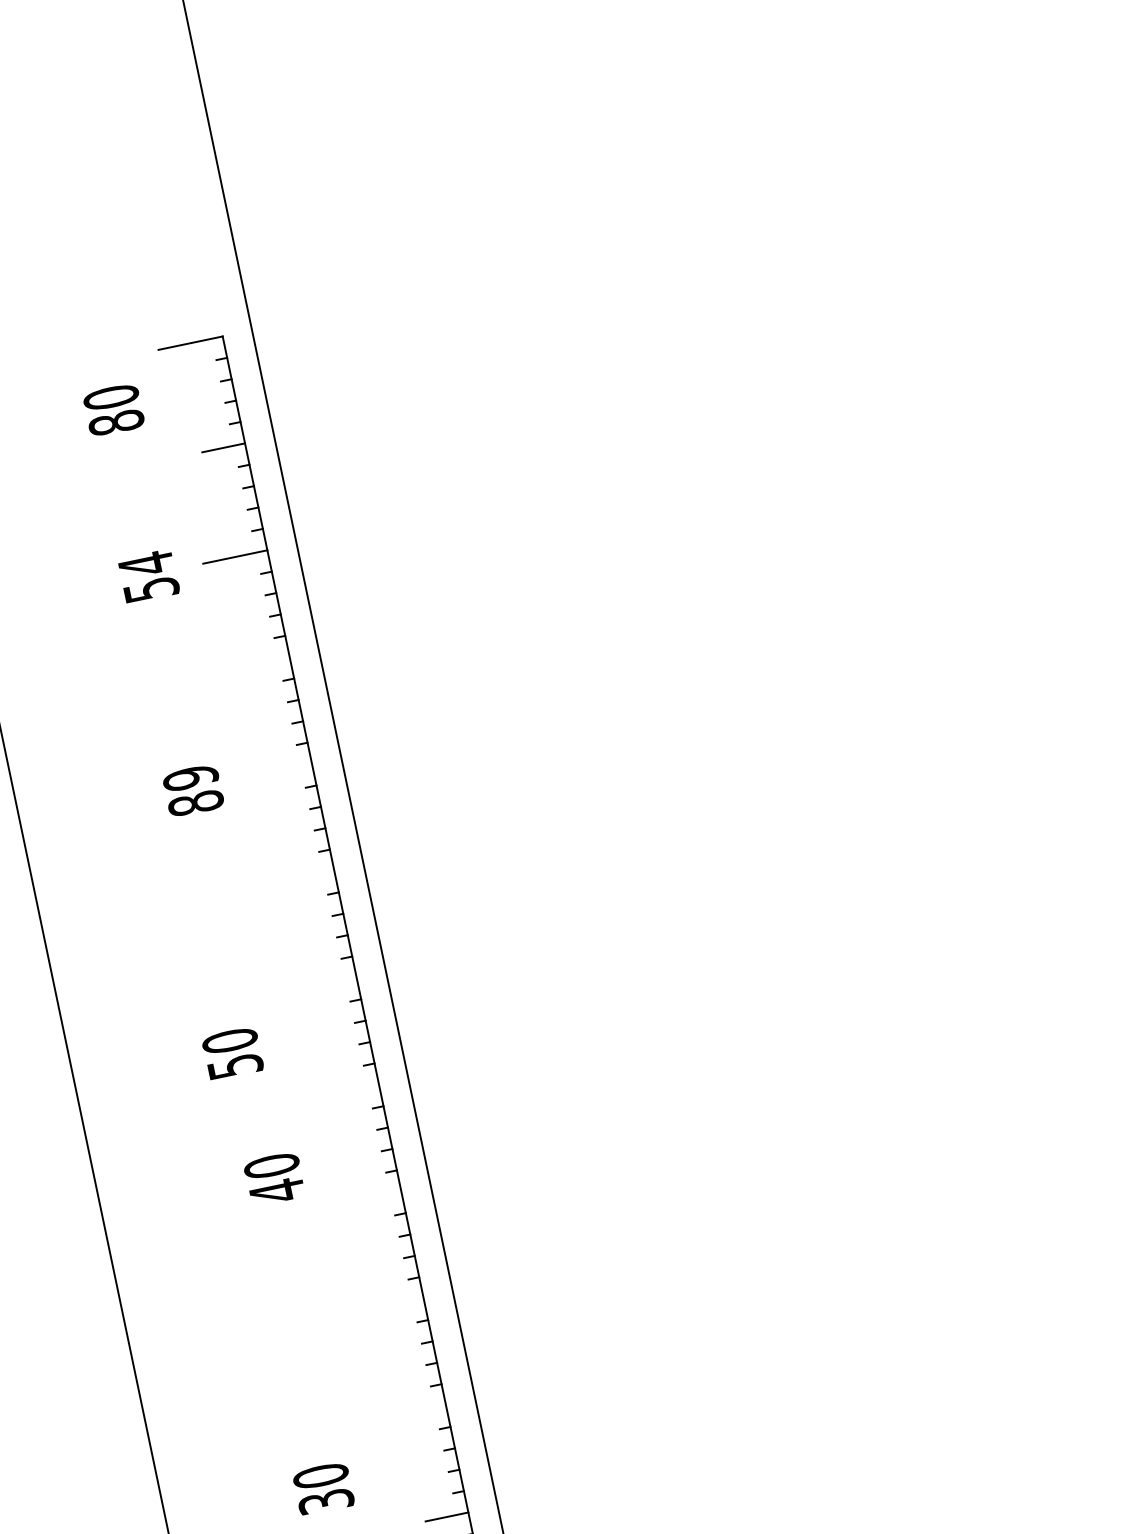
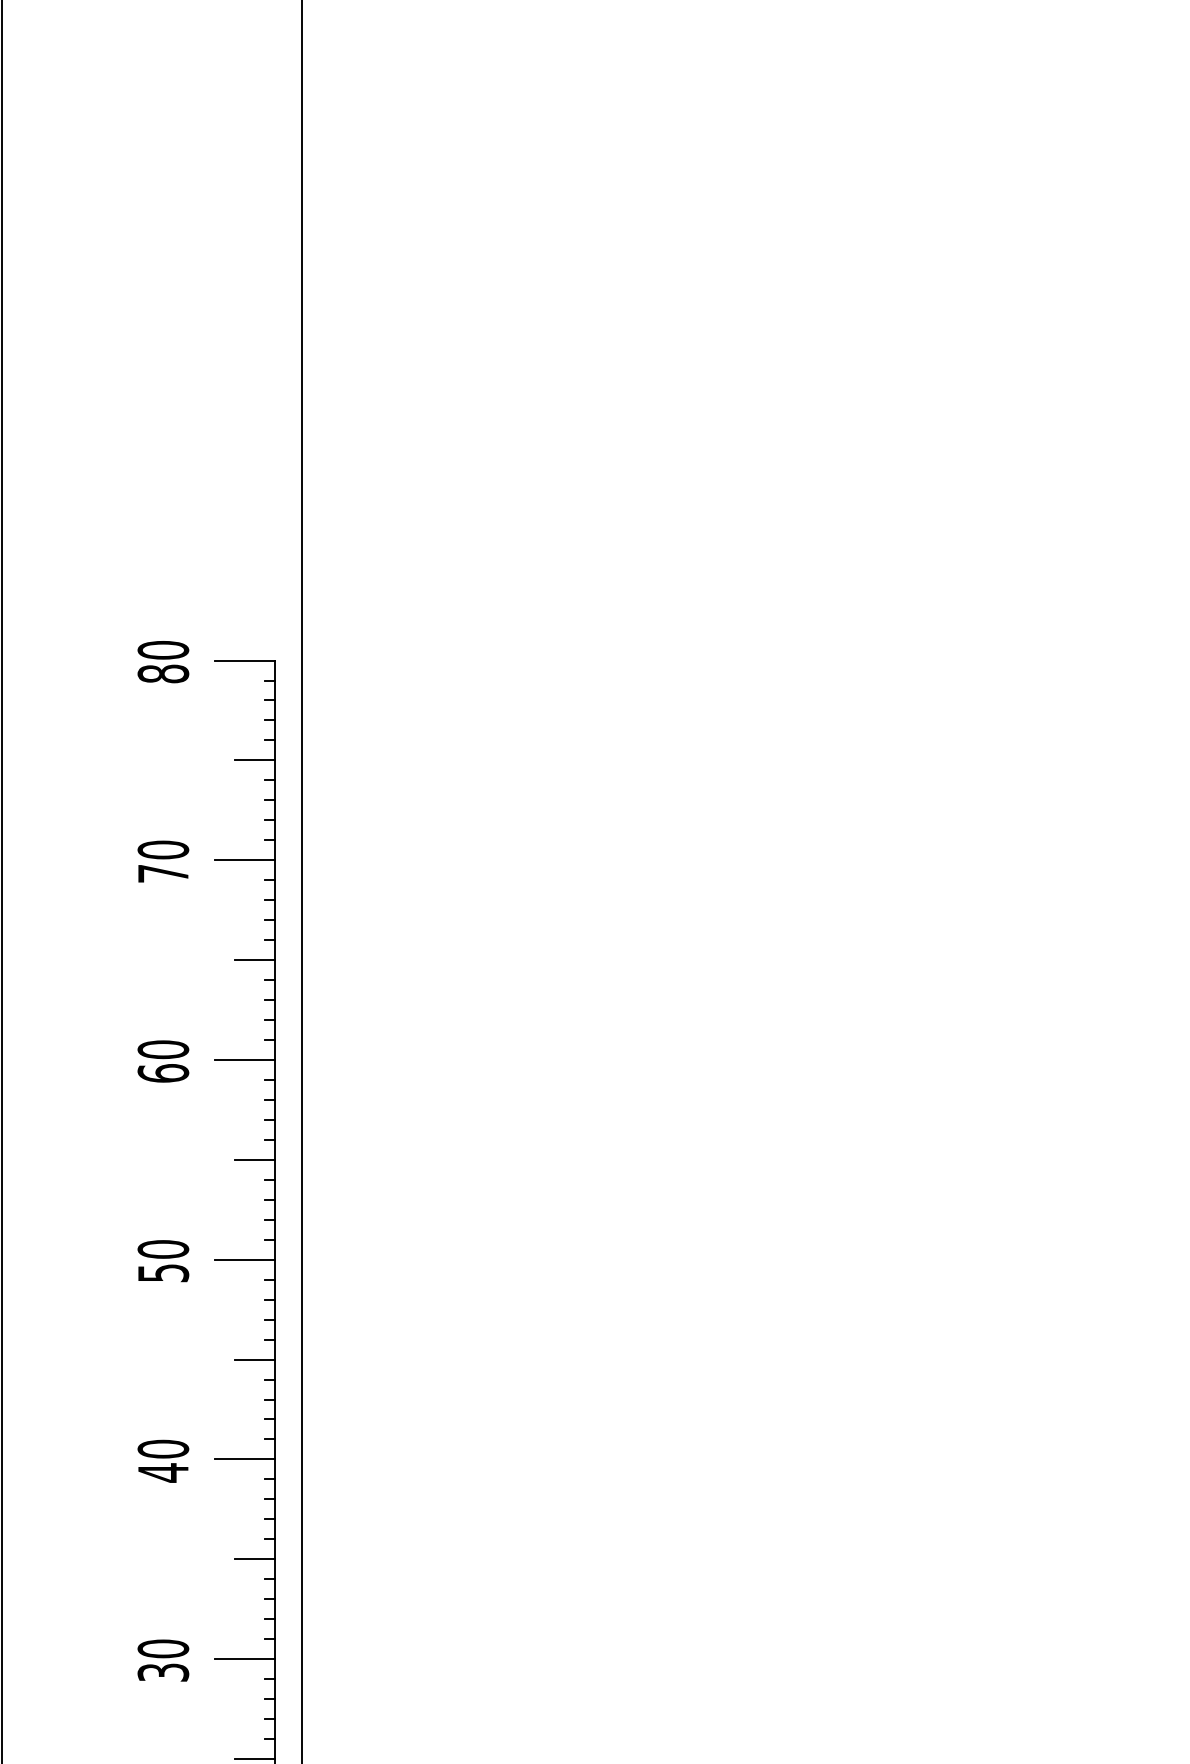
text: (114, 410) -> (163, 662), moved
text: (148, 576) -> (163, 861), 54 -> 70
line: (268, 662) -> (254, 960), added
line: (279, 770) -> (244, 1059), added
text: (193, 790) -> (163, 1061), 89 -> 60
line: (312, 875) -> (254, 1159), added
line: (324, 984) -> (244, 1259), added
text: (232, 1053) -> (163, 1261), moved
line: (357, 1089) -> (254, 1359), added
text: (274, 1178) -> (163, 1460), moved
line: (369, 1198) -> (244, 1459), added
line: (402, 1303) -> (254, 1559), added
line: (414, 1412) -> (244, 1659), added
text: (323, 1488) -> (163, 1660), moved

